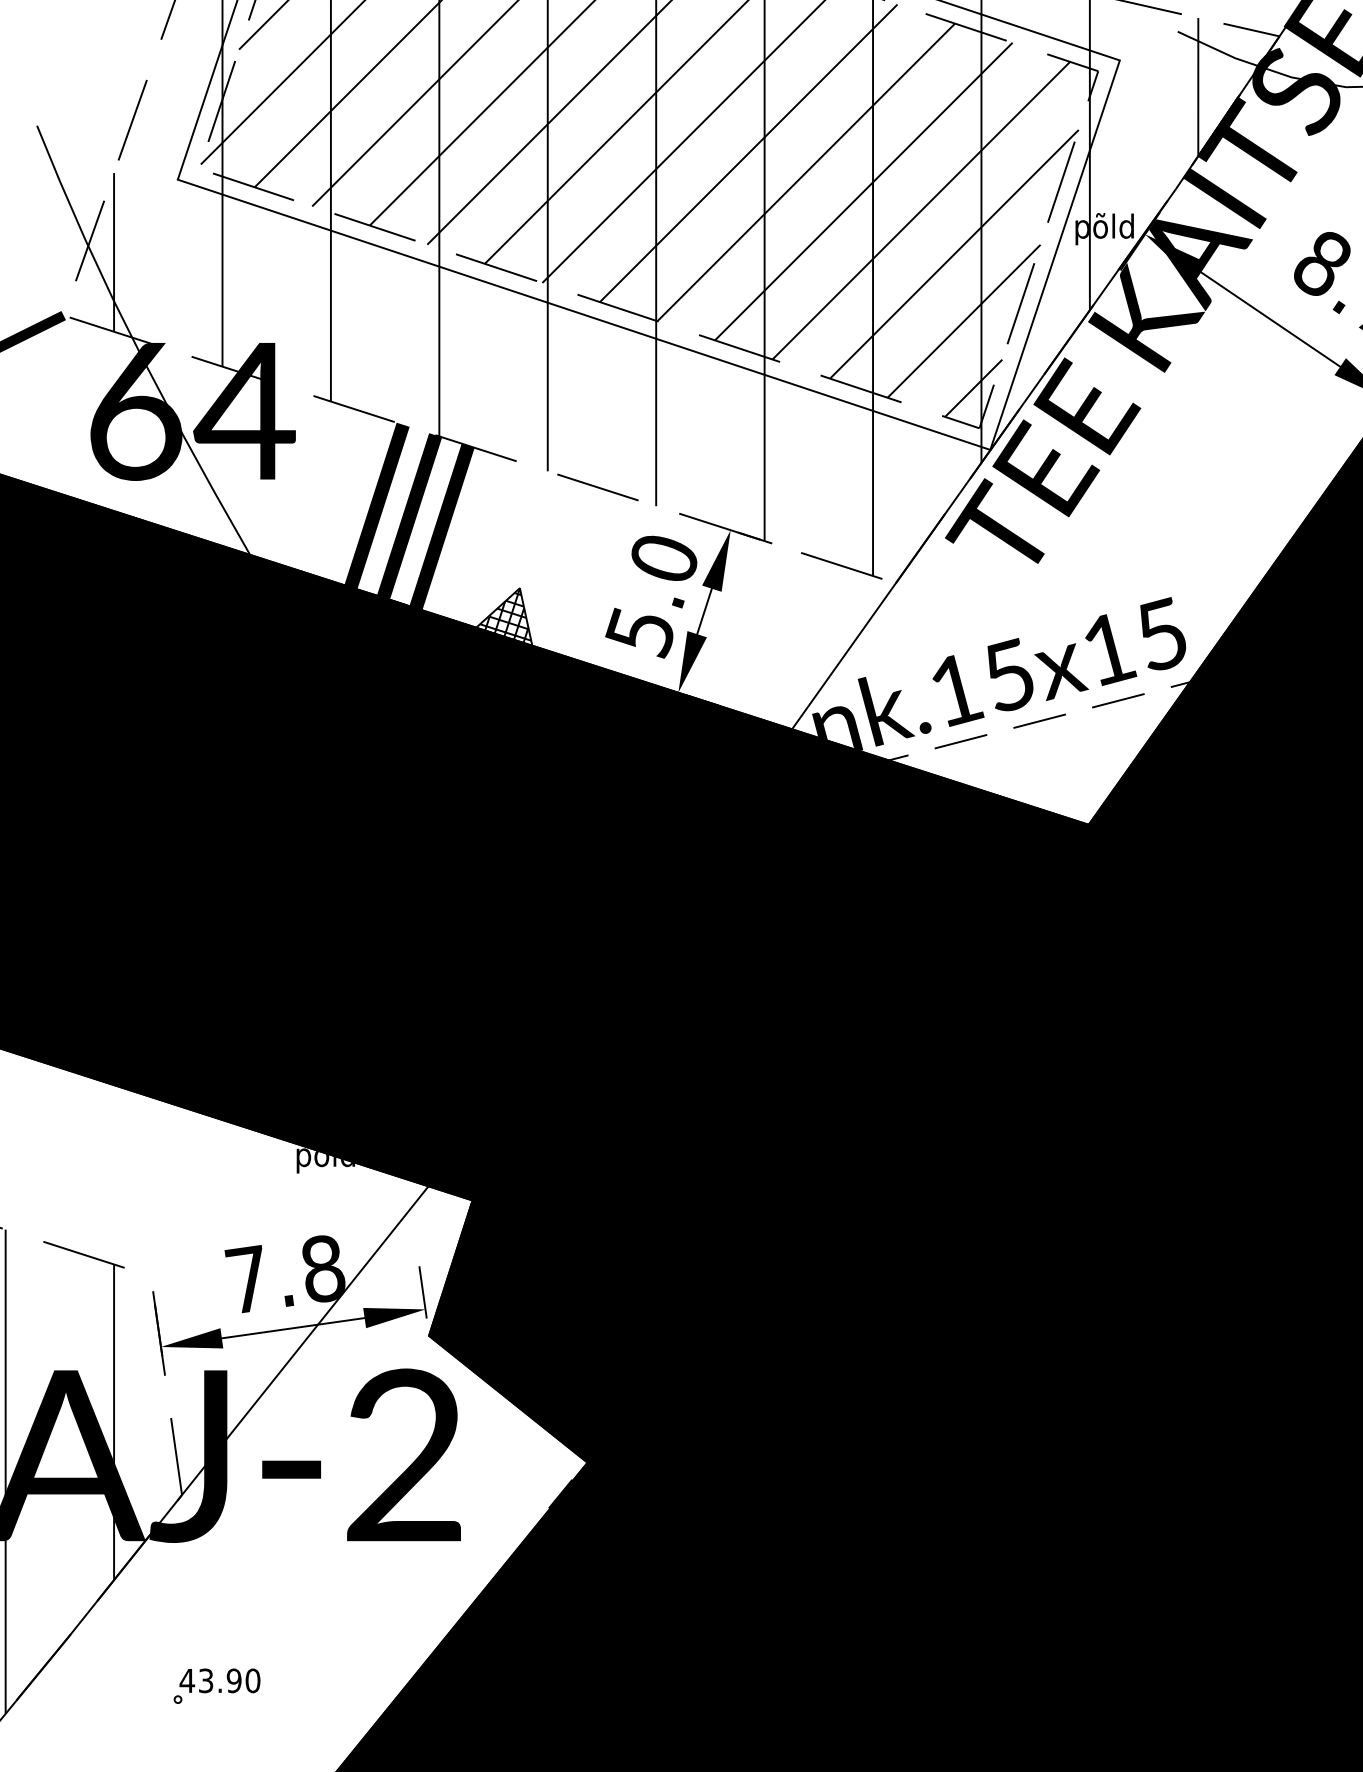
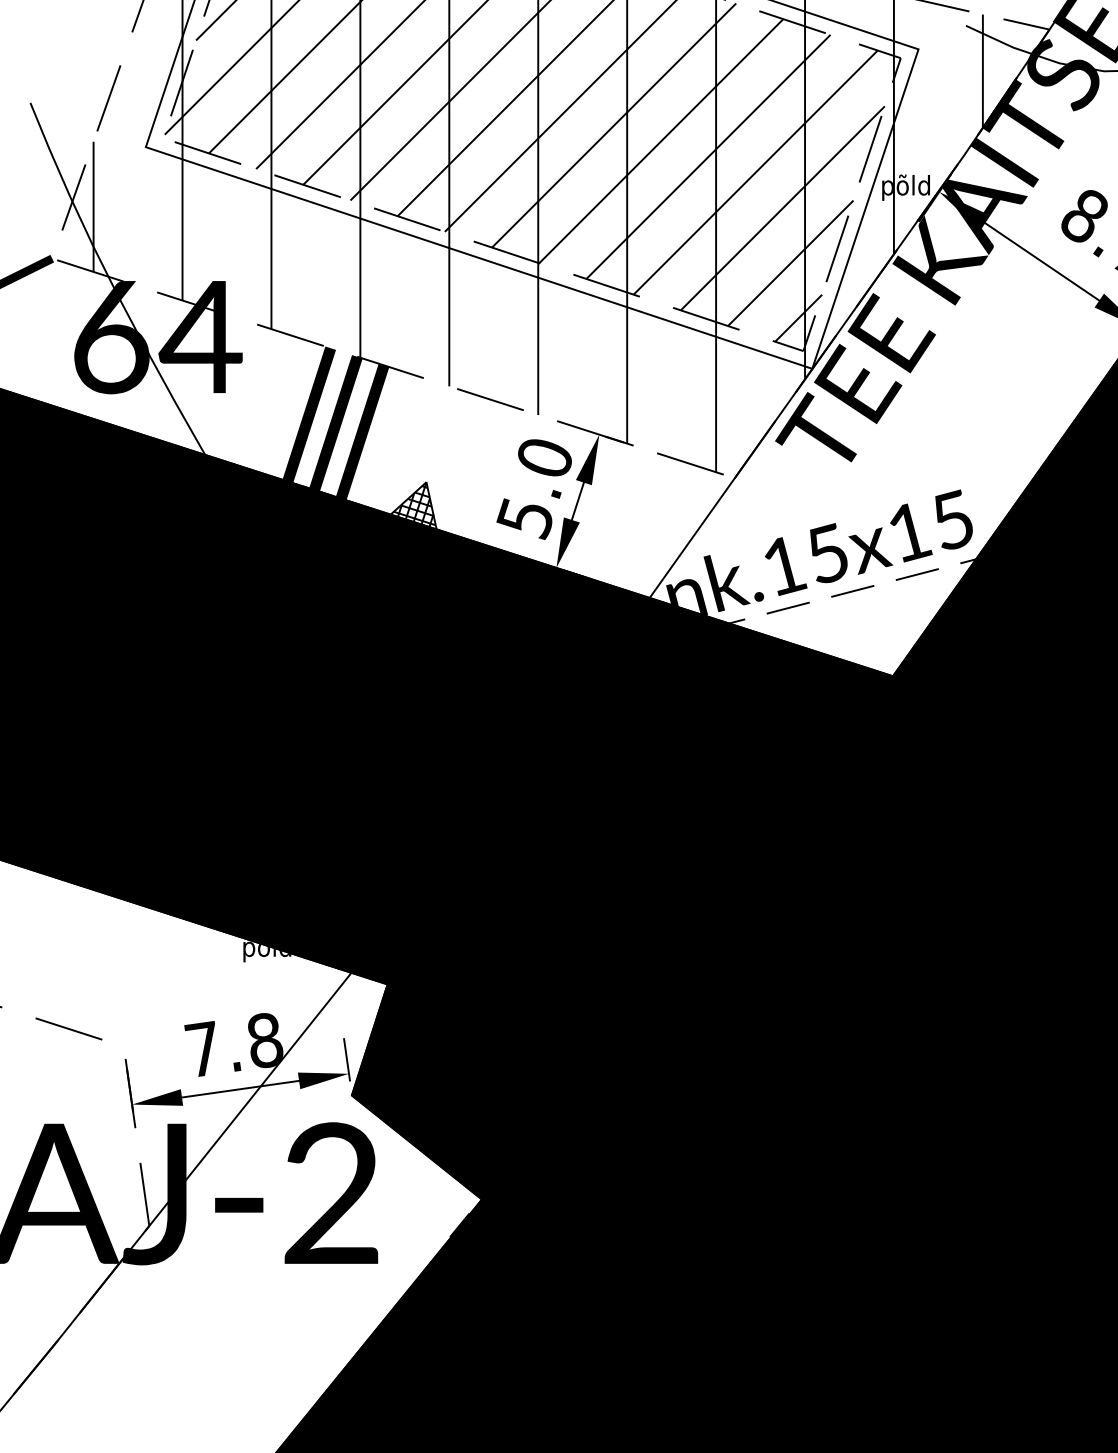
hatch: (59, 1471) -> (48, 1206), removed
part: (216, 1685) -> (177, 1382), removed

